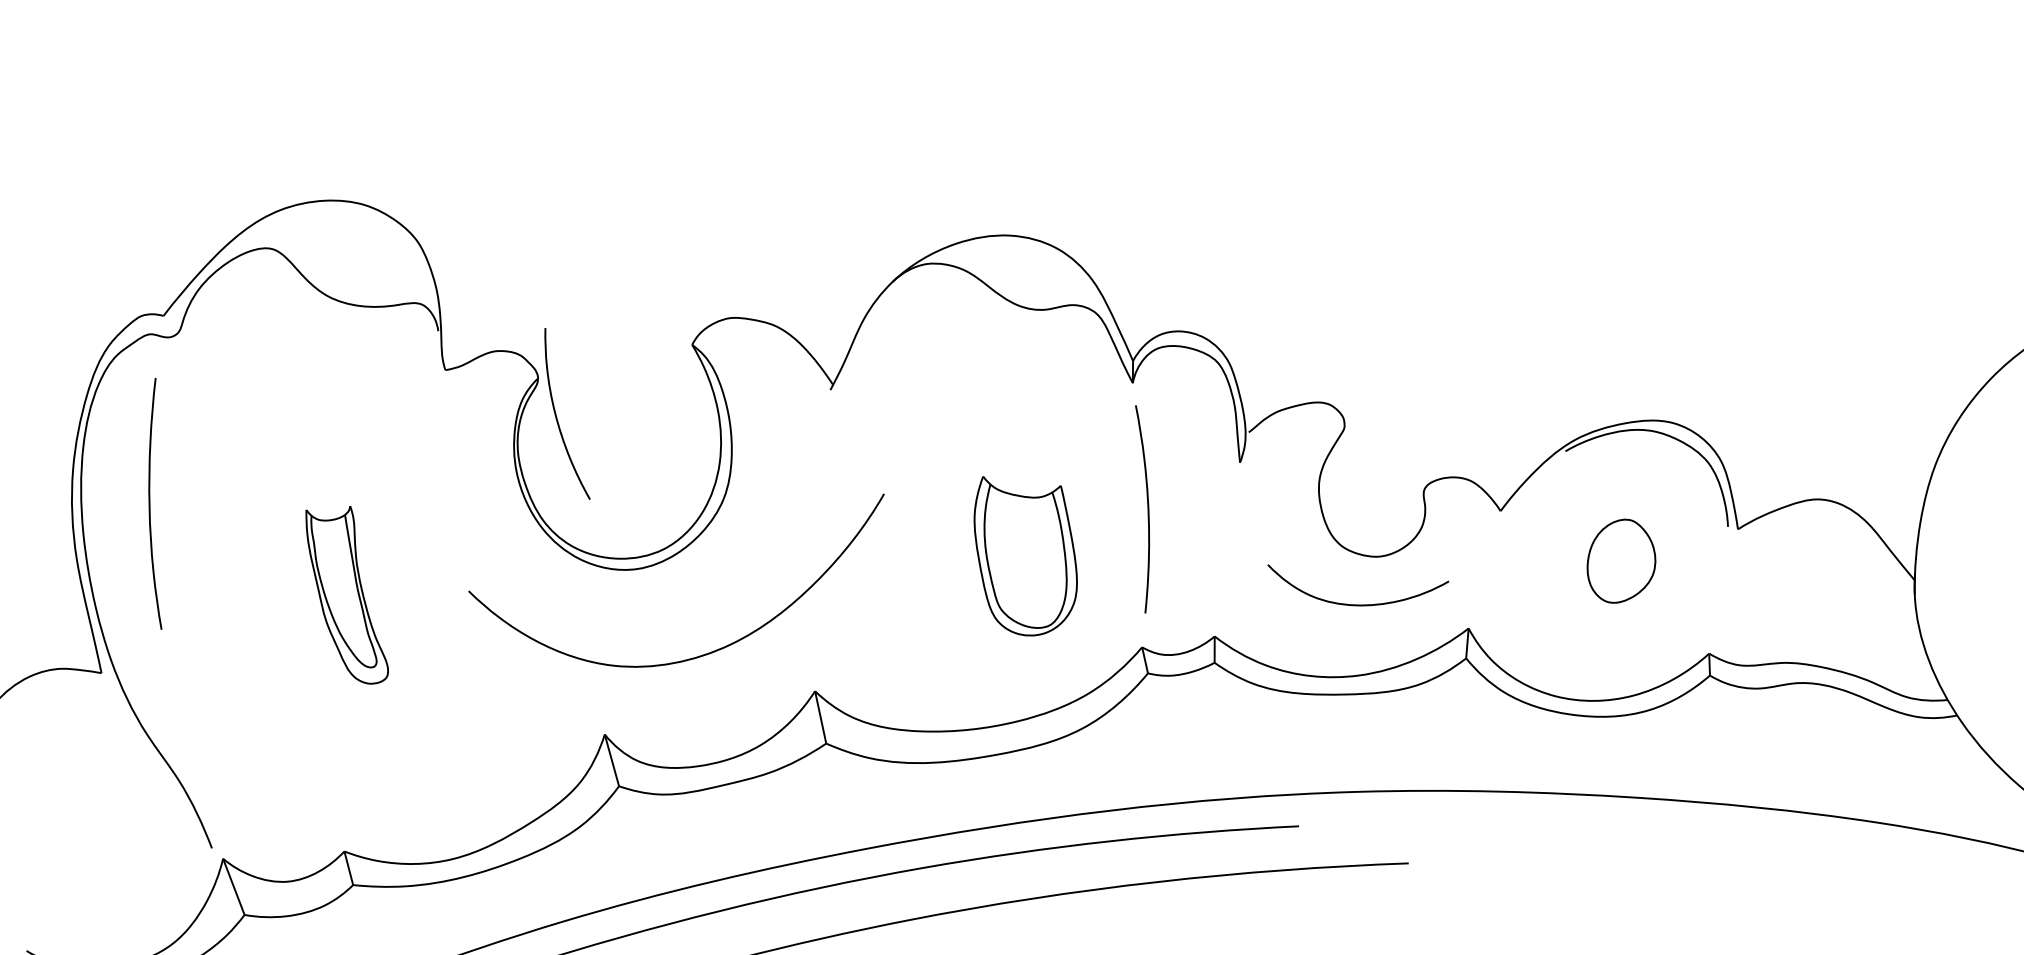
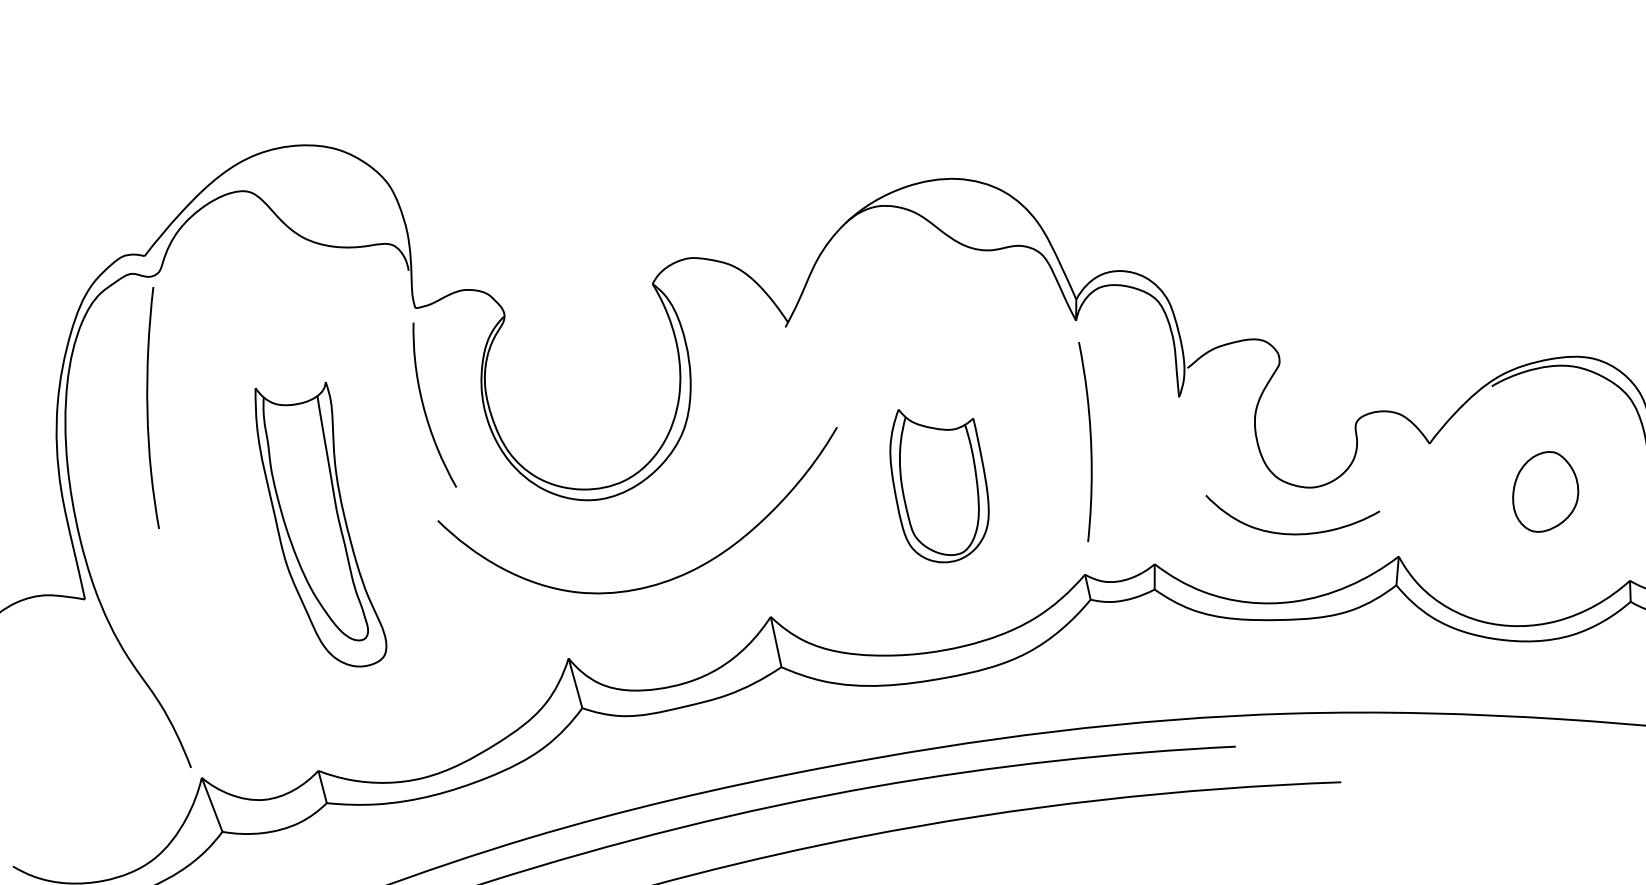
curve: (557, 417) -> (425, 408), moved
curve: (150, 503) -> (148, 407), moved
part: (1025, 556) -> (939, 486), moved
part: (347, 594) -> (321, 523), size x1.67

